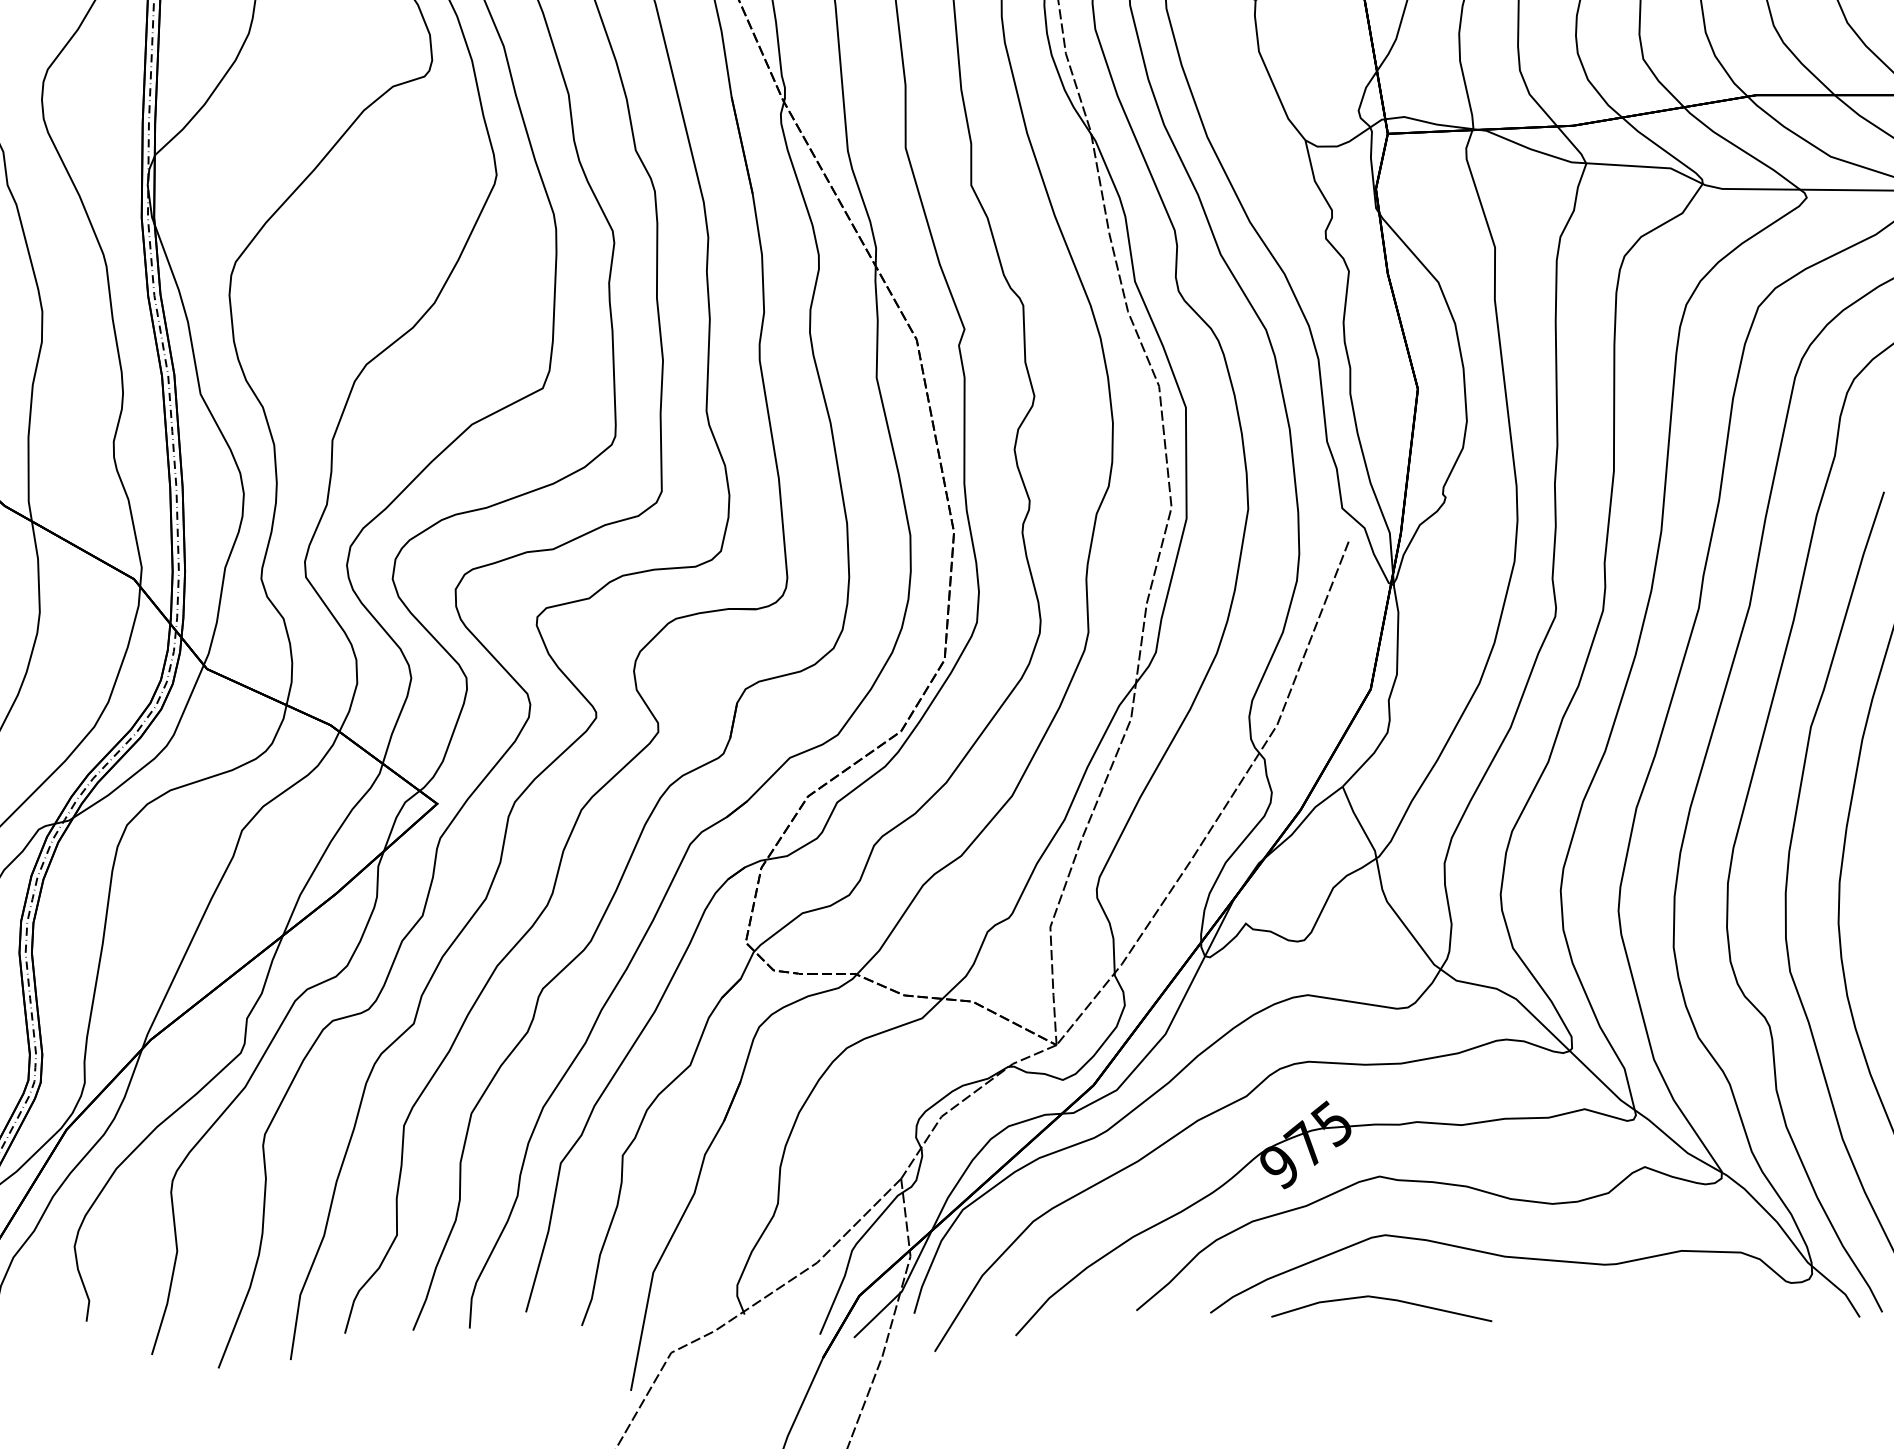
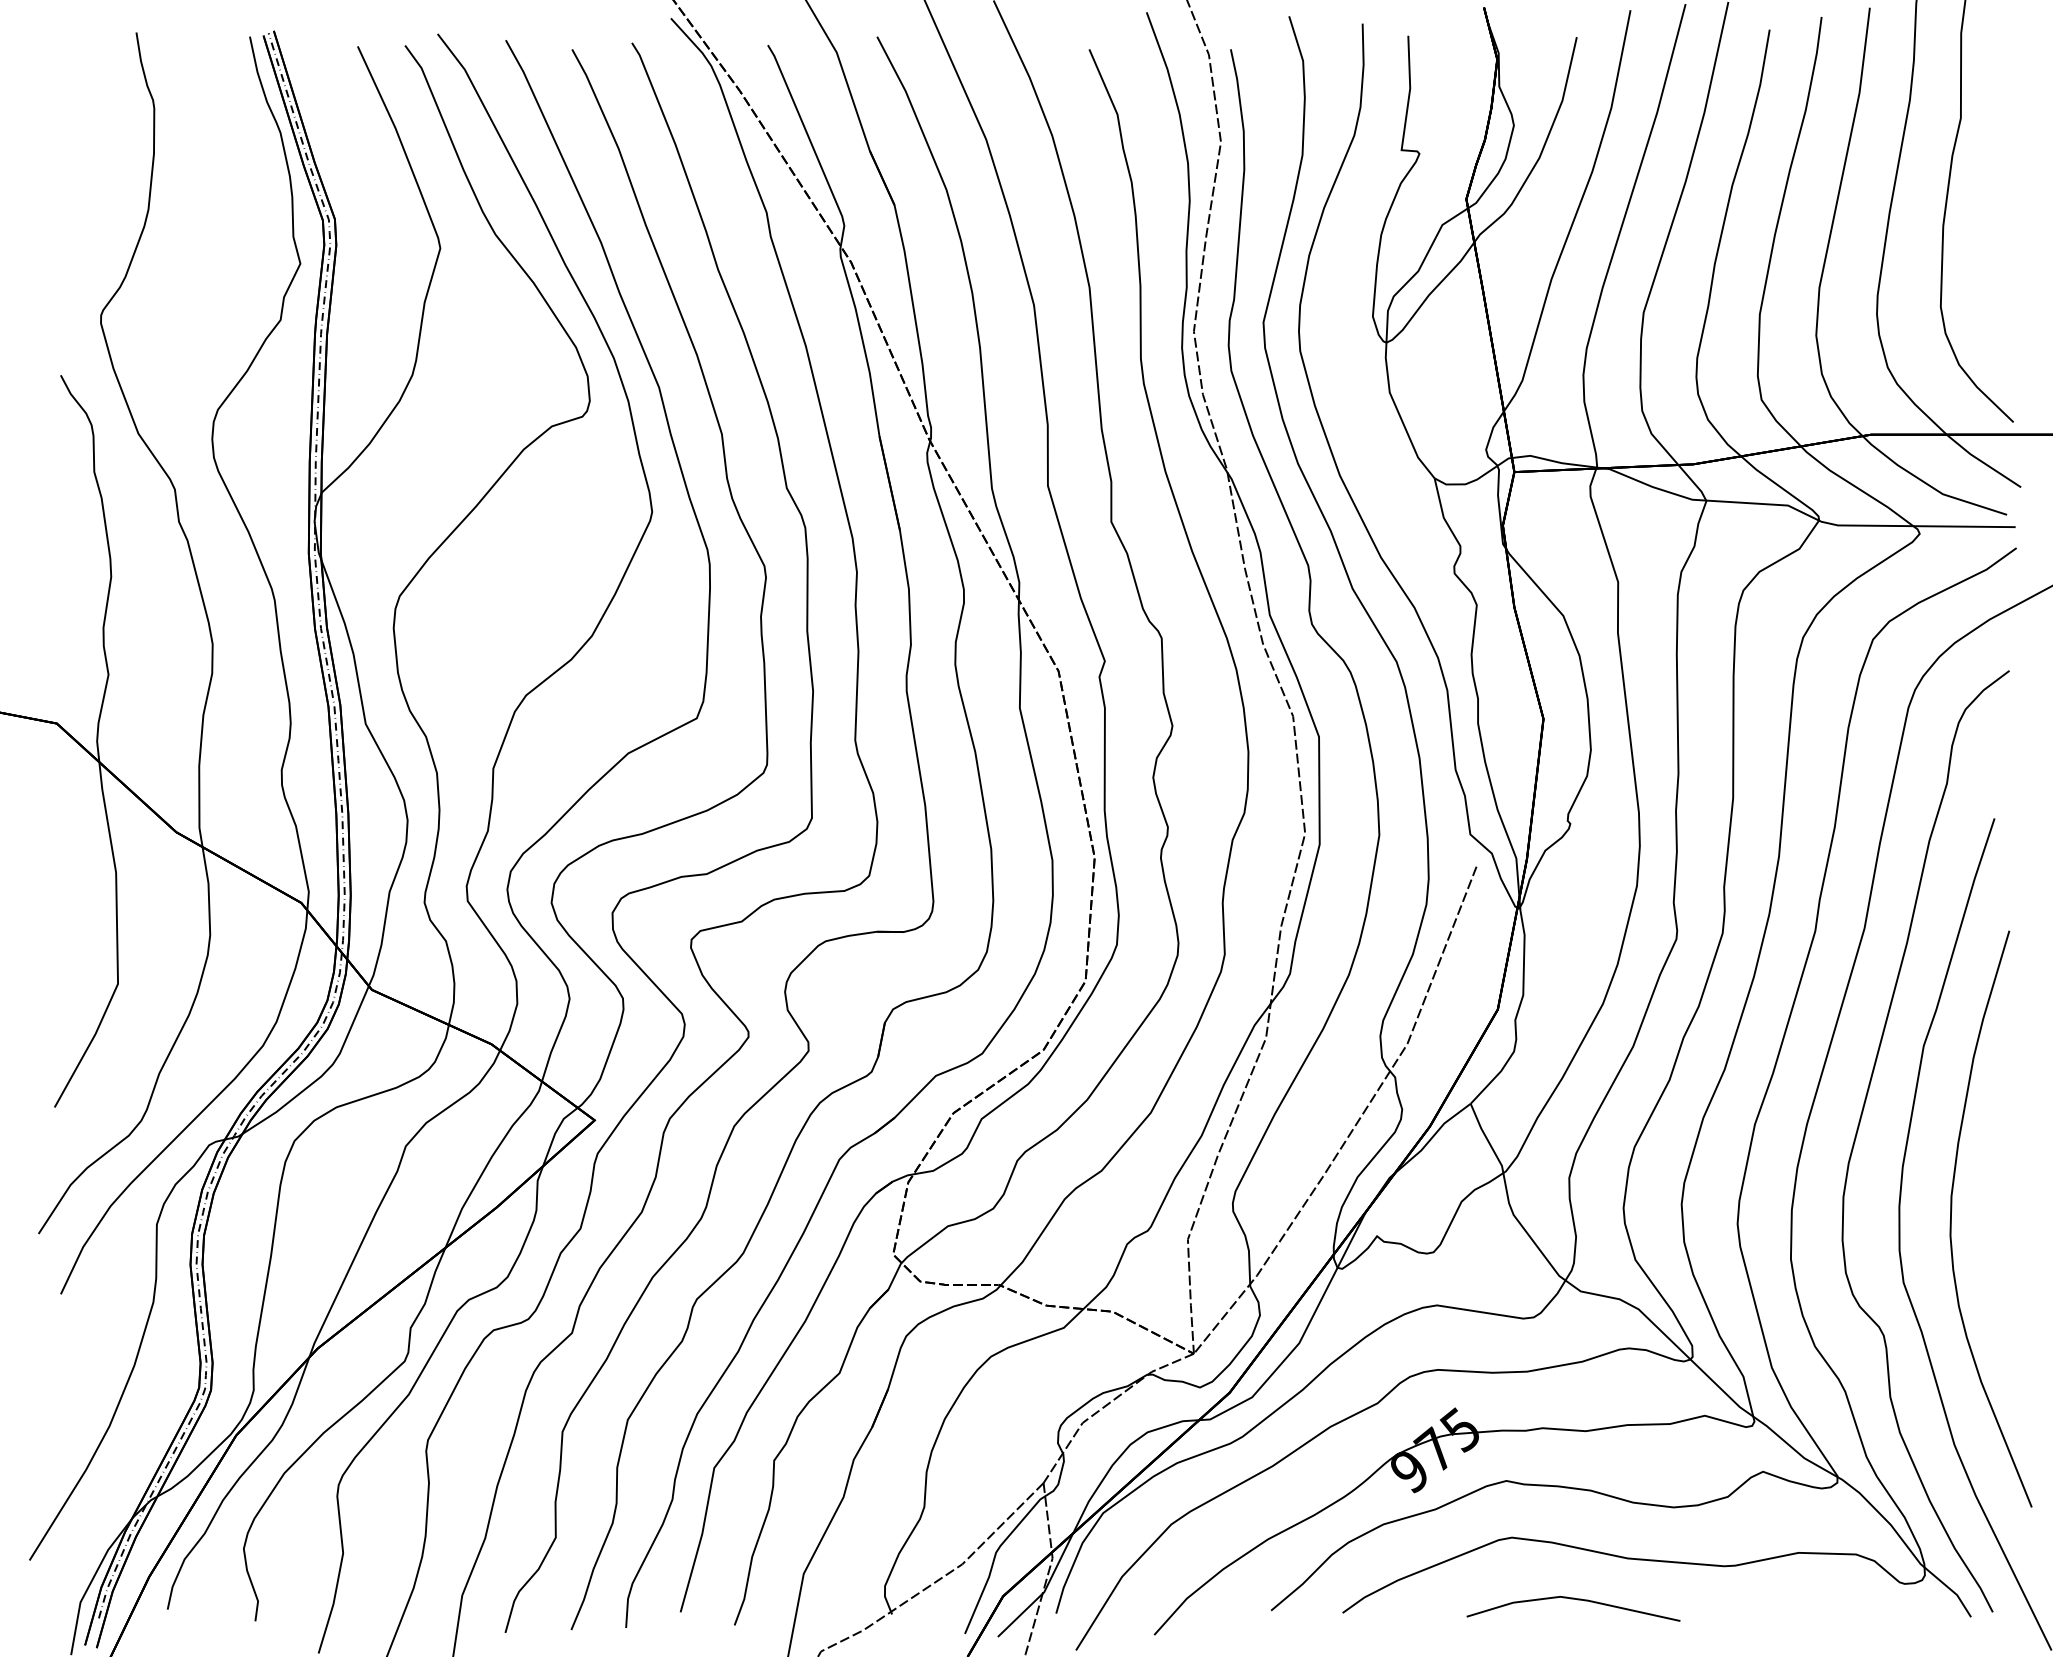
line: (1385, 1300) -> (1577, 1600), moved

